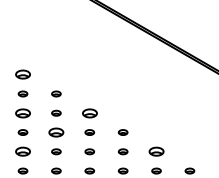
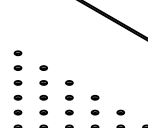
part: (22, 74) -> (17, 53), size x0.62
part: (22, 112) -> (17, 82), size x0.62
part: (89, 112) -> (69, 82), size x0.62
part: (56, 132) -> (43, 97), size x0.62
part: (22, 151) -> (17, 112), size x0.62
part: (156, 151) -> (120, 112), size x0.62

